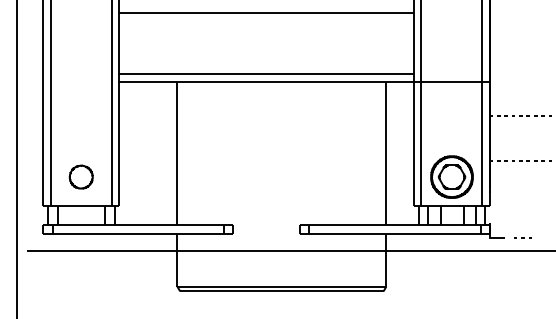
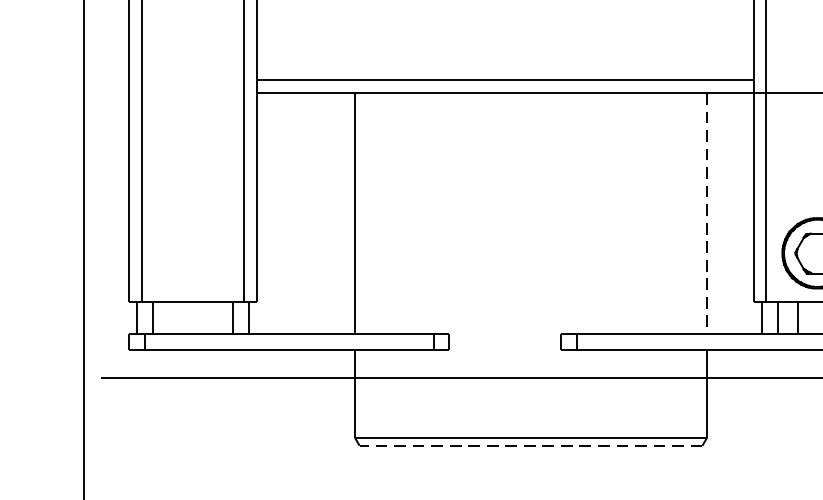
line: (386, 153) -> (707, 213), solid -> dashed
part: (80, 176) -> (191, 252), removed
line: (281, 291) -> (530, 446), solid -> dashed

